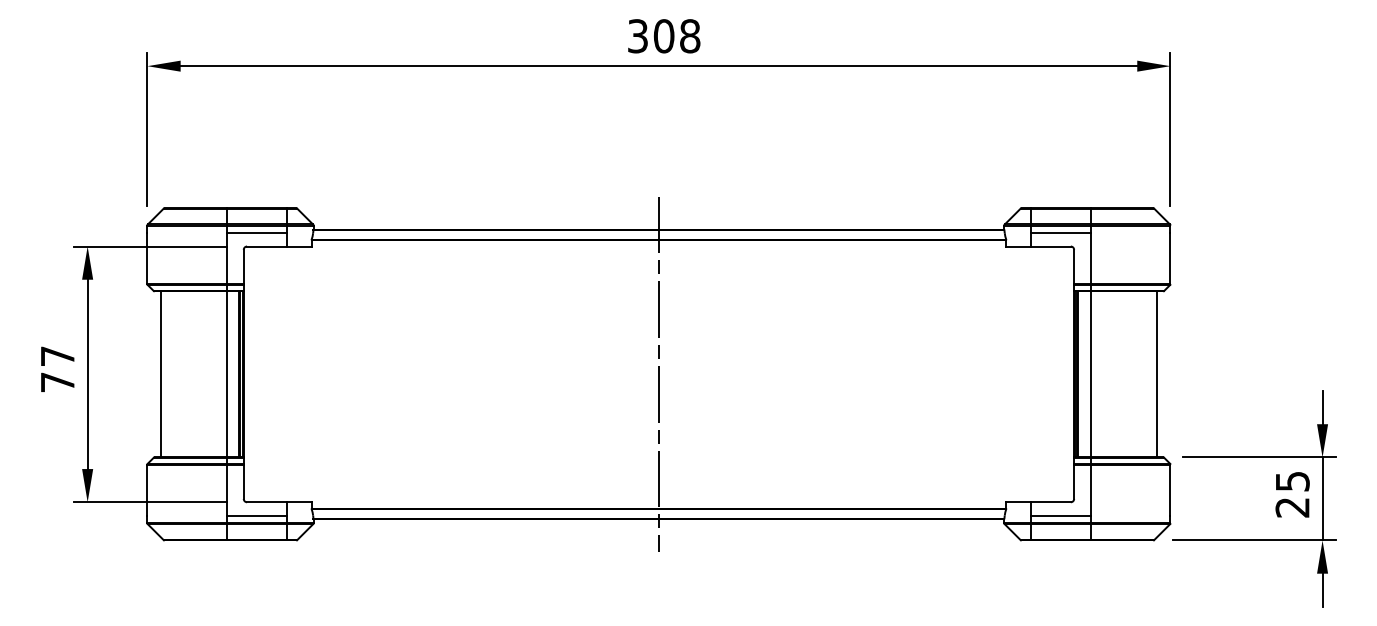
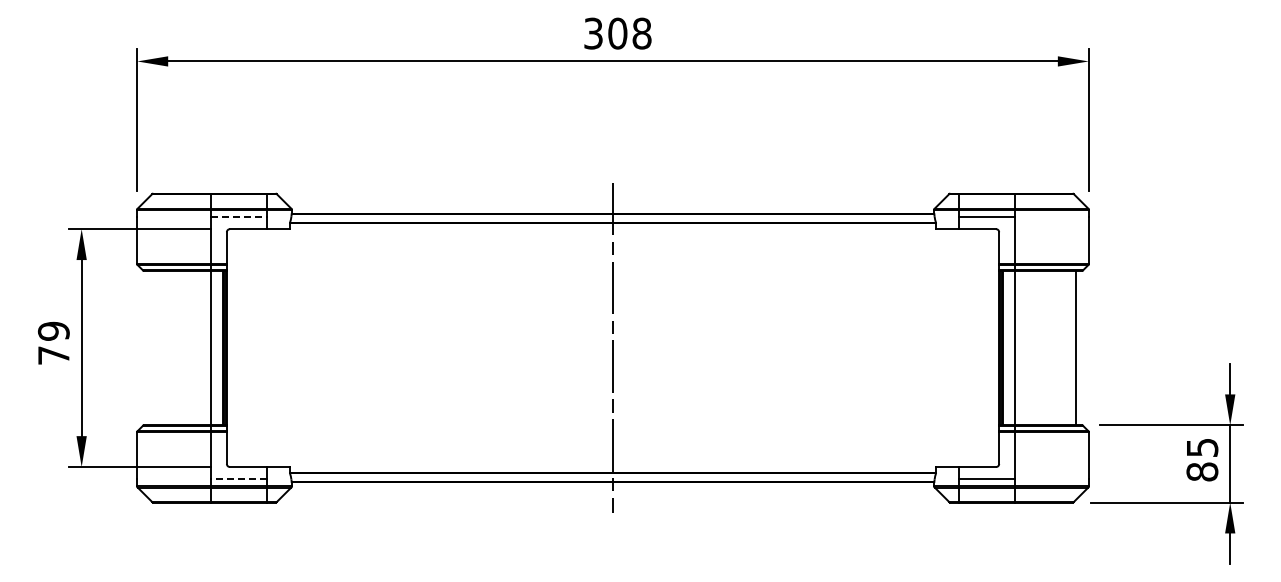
line: (257, 232) -> (239, 216), solid -> dashed
text: (57, 355) -> (53, 330), 77 -> 79
line: (160, 373) -> (149, 347), removed
text: (1292, 507) -> (1202, 471), 25 -> 85
line: (257, 515) -> (239, 479), solid -> dashed

